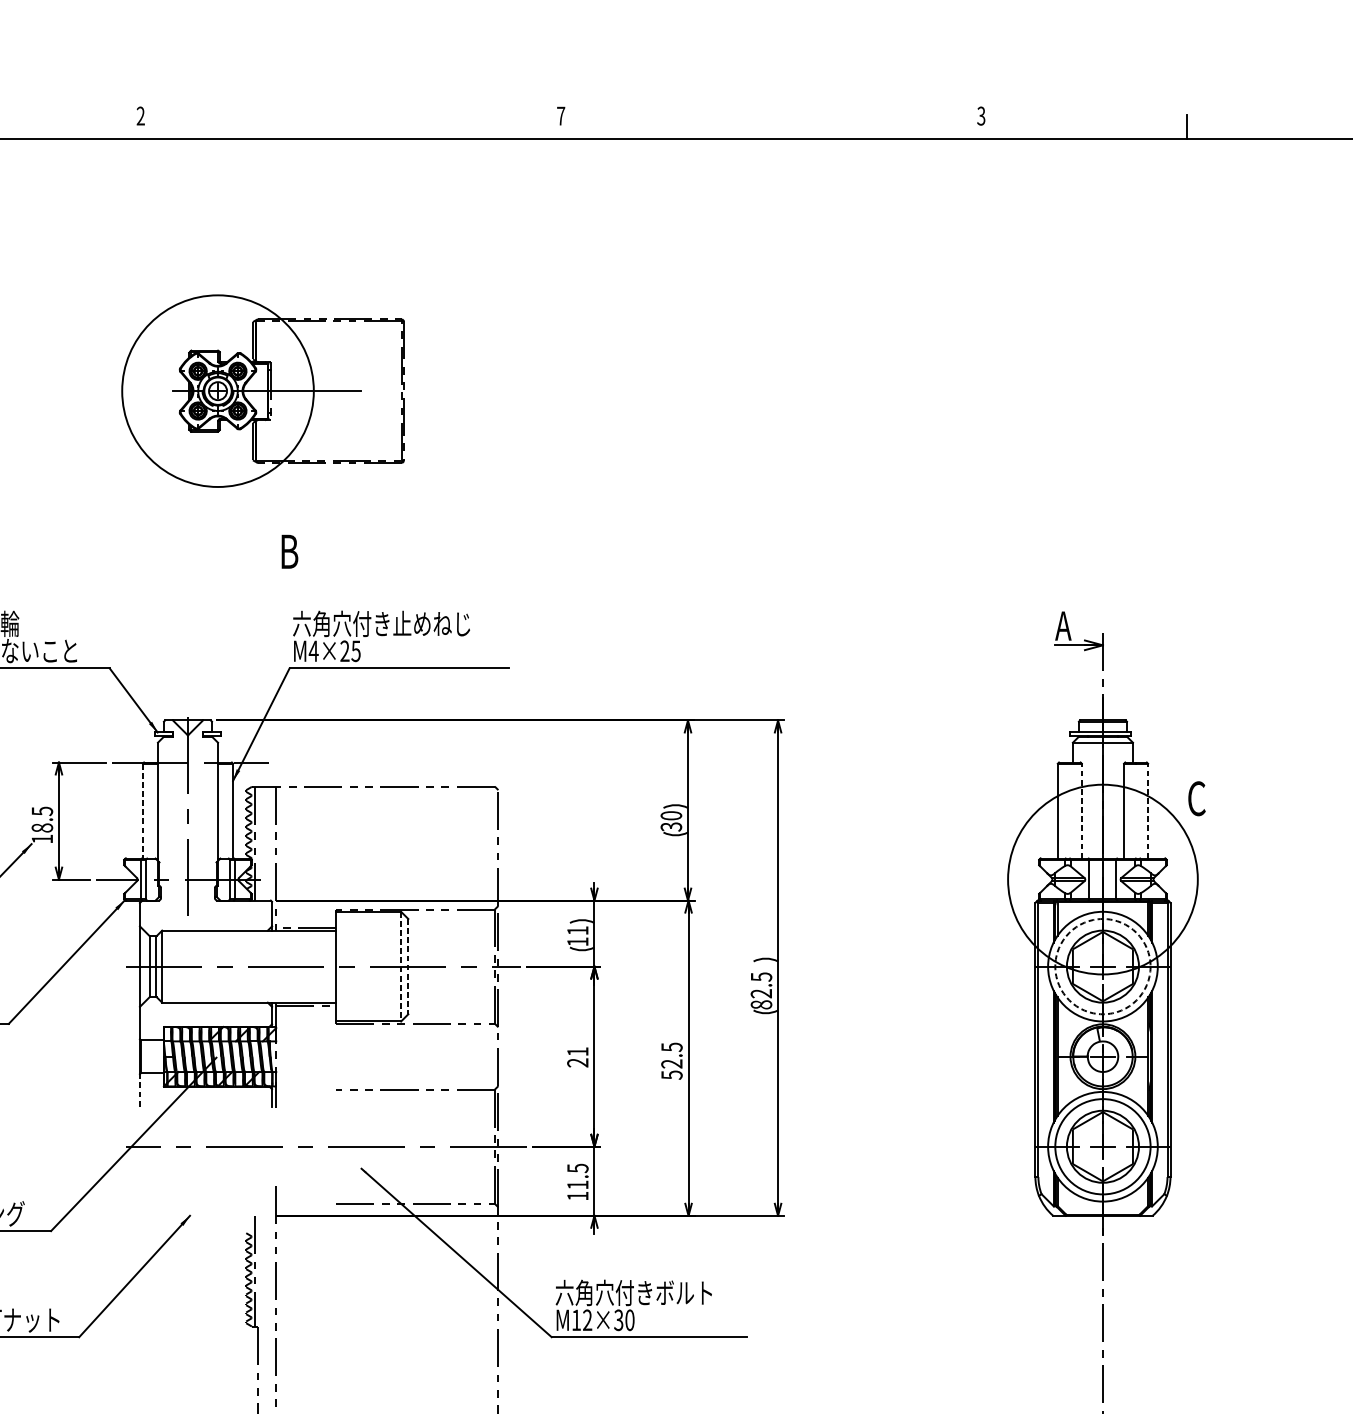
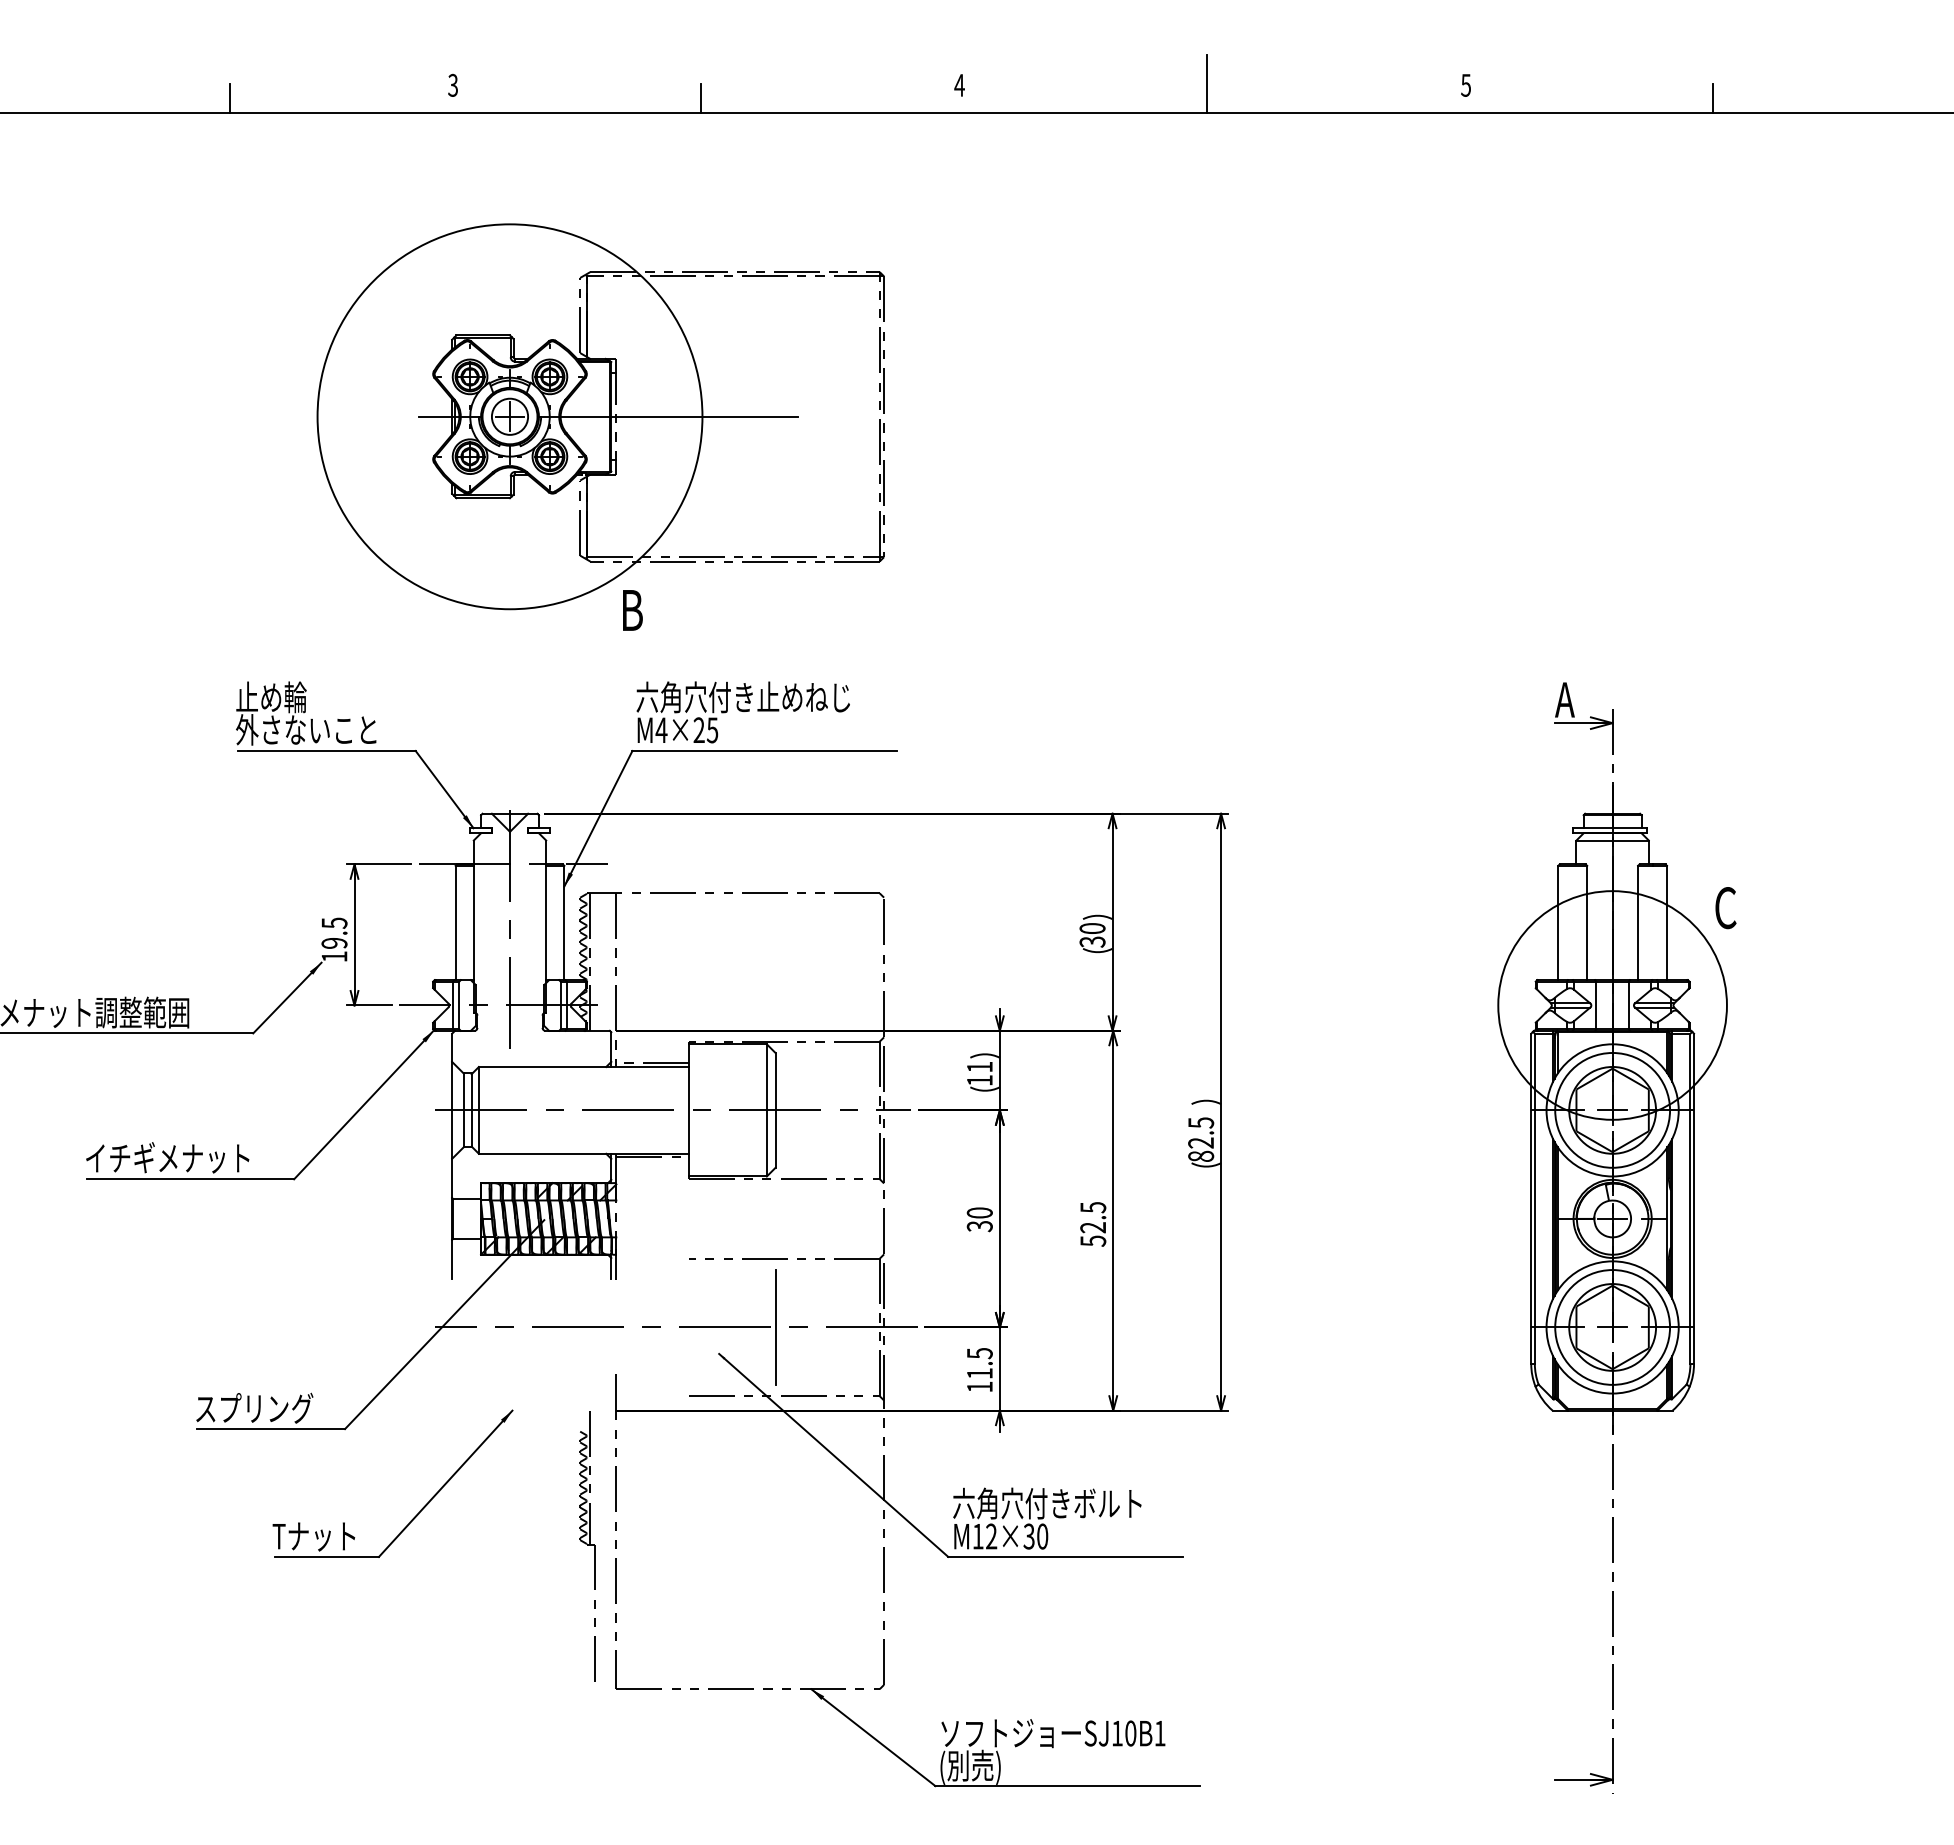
line: (766, 115) -> (1207, 84), added
text: (980, 115) -> (1465, 84), 3 -> 5
text: (141, 116) -> (453, 85), 2 -> 3
text: (560, 116) -> (959, 85), 7 -> 4
line: (346, 126) -> (700, 98), added
part: (263, 390) -> (600, 416), size x1.67
line: (1082, 810) -> (1587, 922), dashed -> solid
line: (1148, 810) -> (1667, 922), dashed -> solid
line: (142, 811) -> (455, 923), dashed -> solid
text: (42, 827) -> (334, 942), 18.5 -> 19.5
circle: (1102, 965) -> (1612, 1109), dashed -> solid
line: (400, 966) -> (766, 1110), dashed -> solid
line: (408, 966) -> (775, 1110), dashed -> solid
text: (577, 1057) -> (979, 1219), 21 -> 30
line: (140, 1090) -> (452, 1259), dashed -> solid
line: (408, 1146) -> (775, 1327), added

